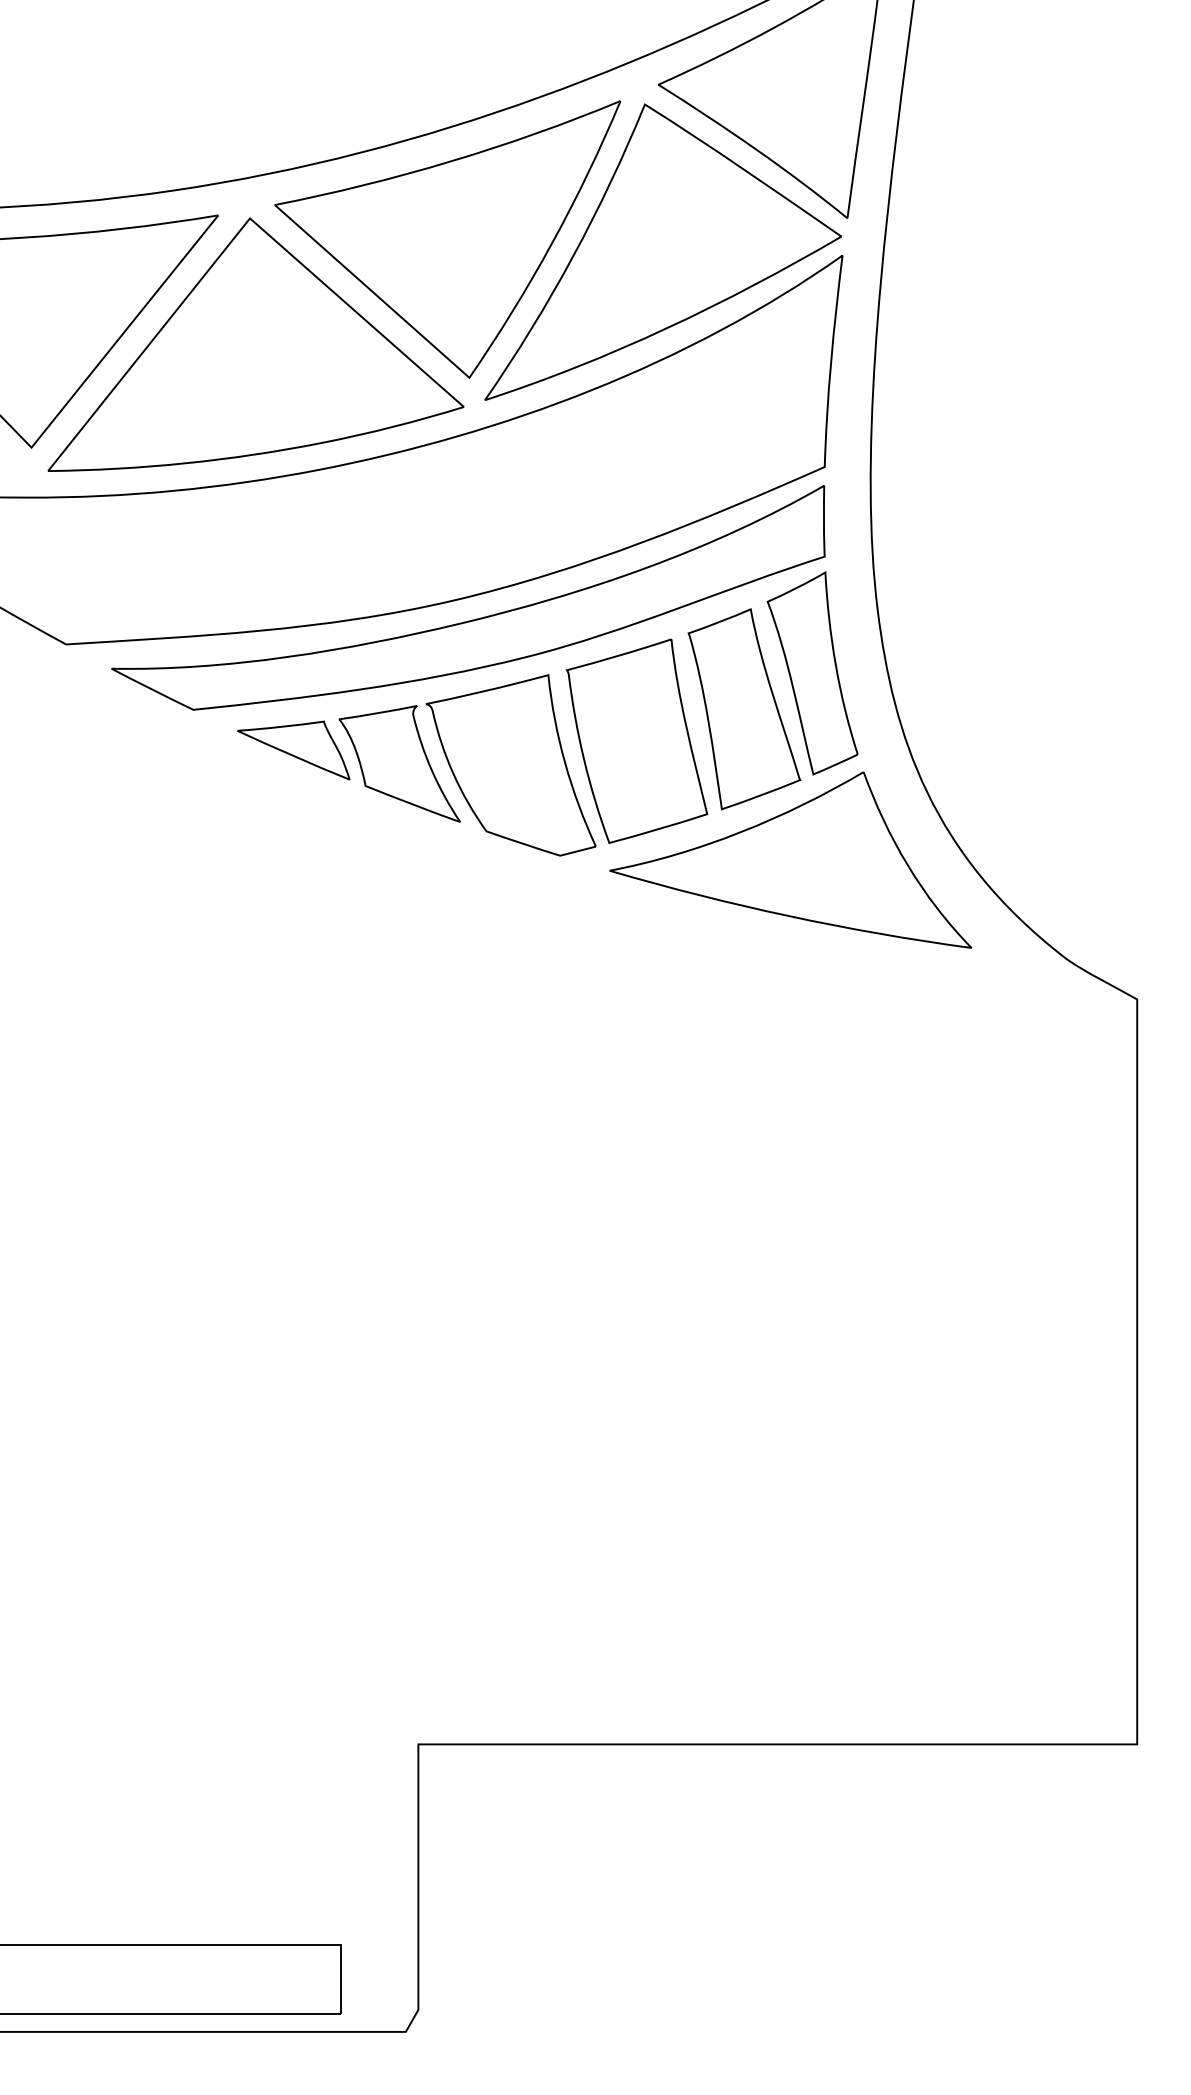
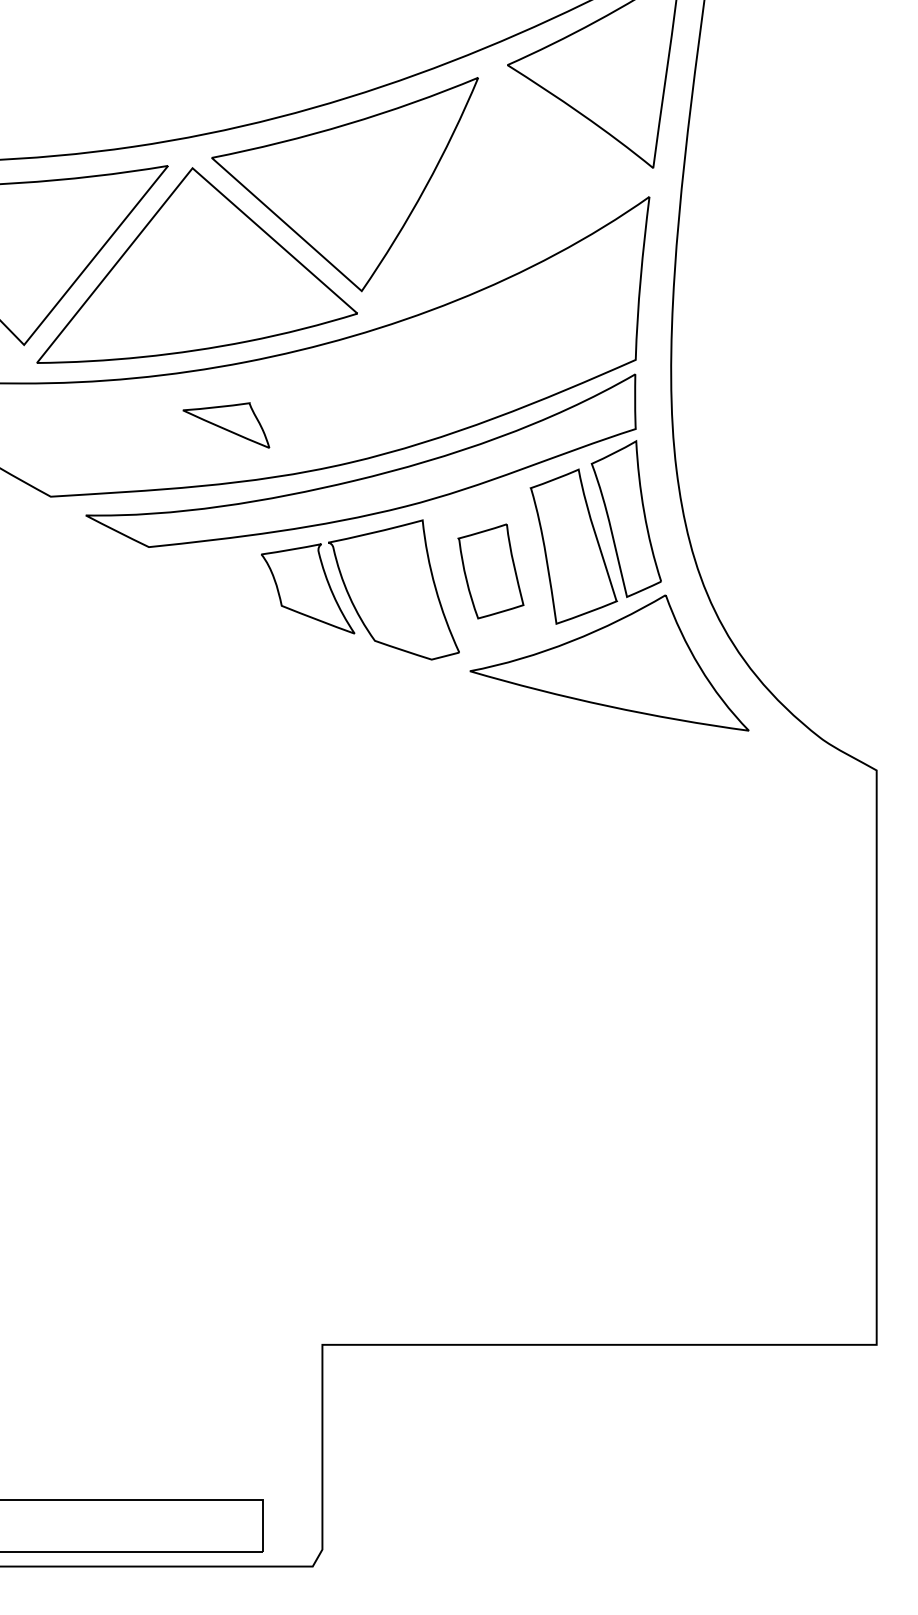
part: (662, 252) -> (510, 194), removed
part: (636, 741) -> (490, 571), size x0.6
part: (293, 750) -> (226, 425), moved

